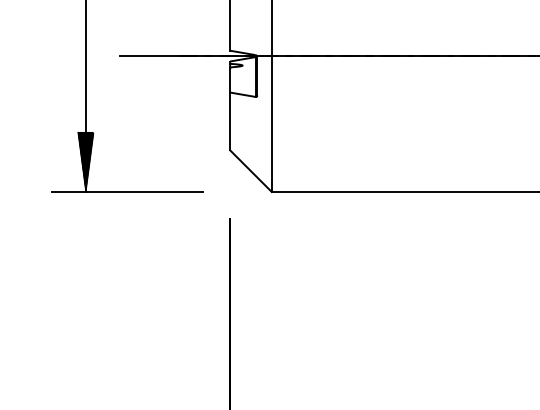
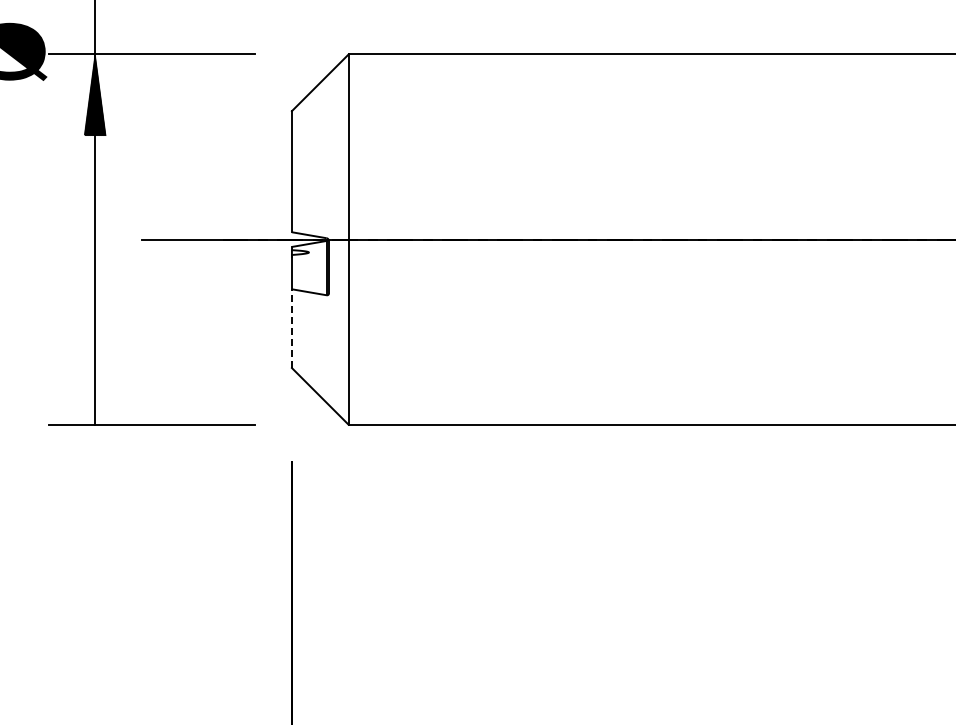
line: (229, 121) -> (291, 328), solid -> dashed
hatch: (85, 161) -> (94, 383), removed

